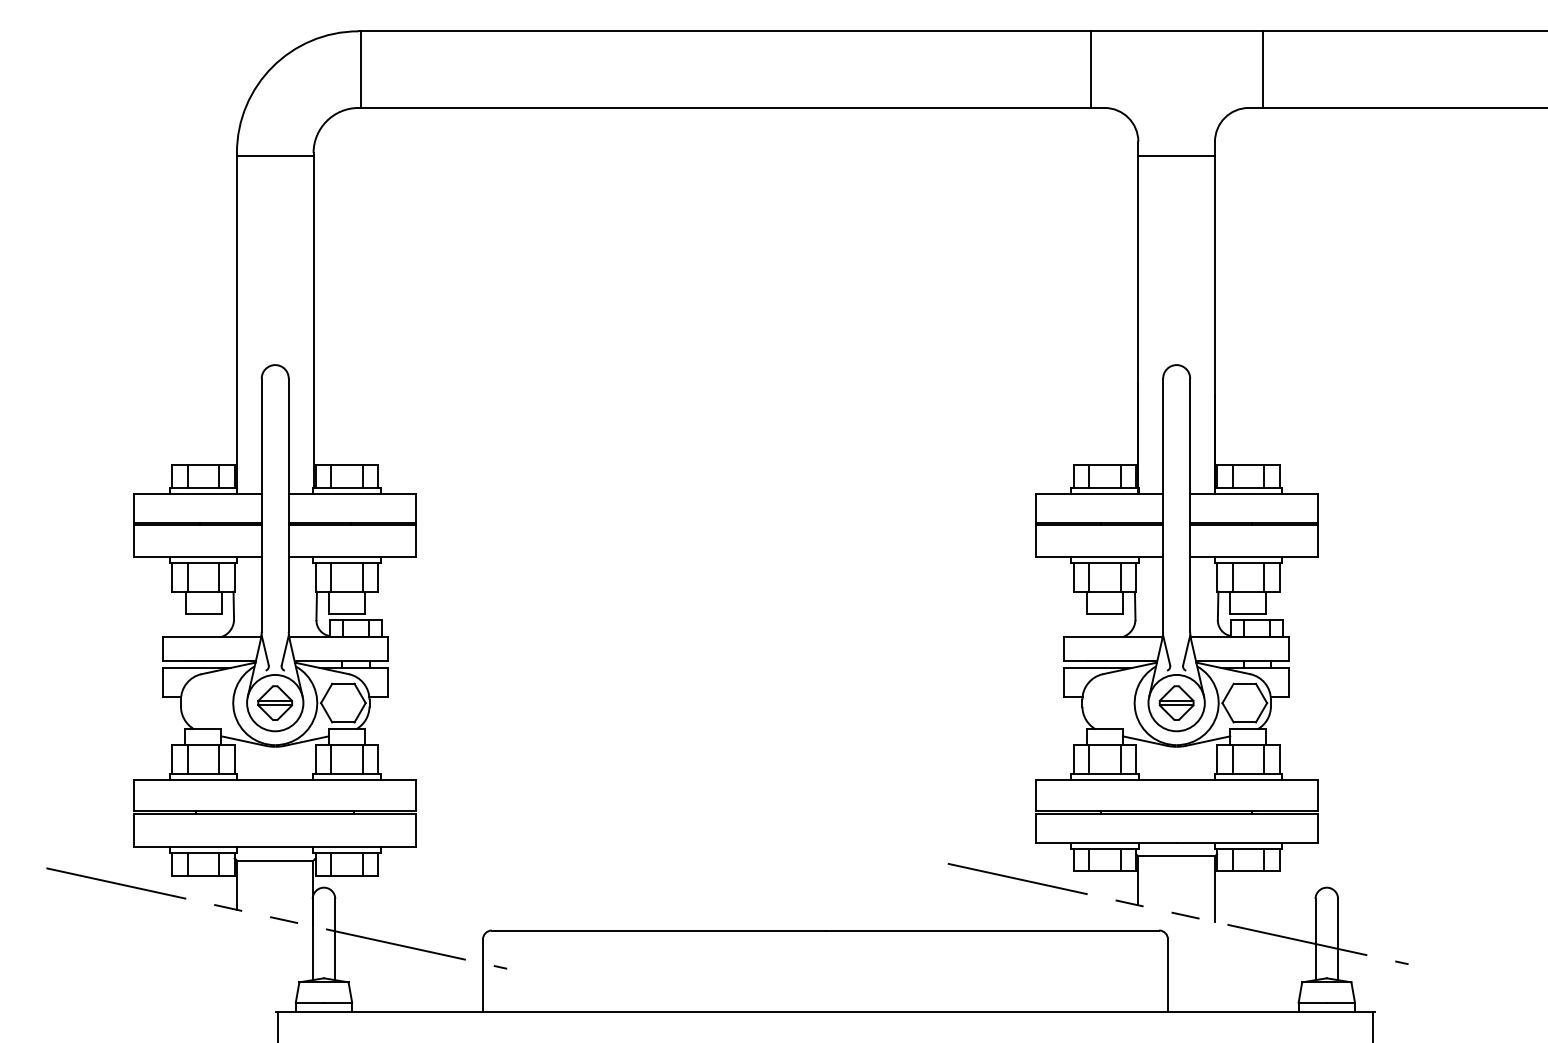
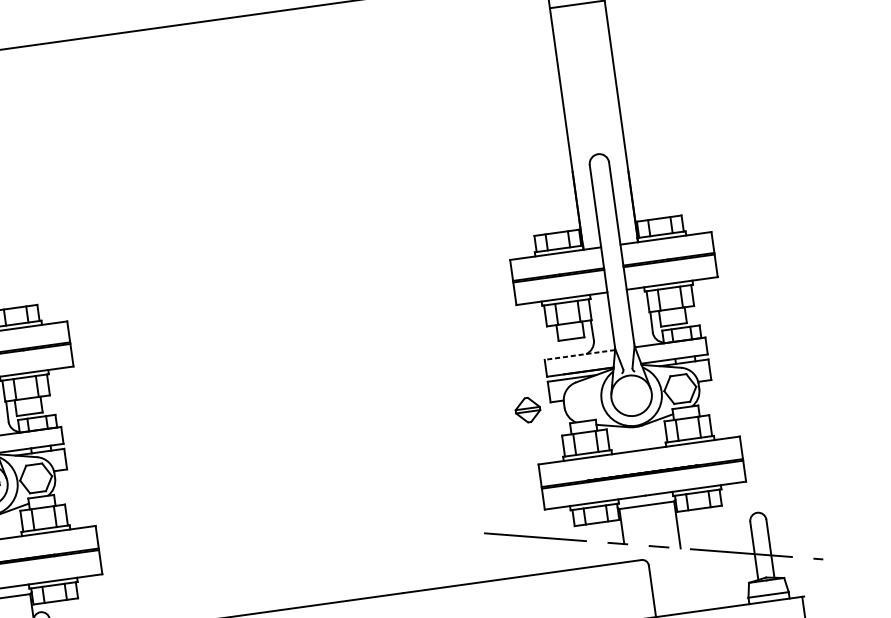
line: (1112, 637) -> (579, 355), solid -> dashed
part: (1176, 702) -> (527, 409), moved

